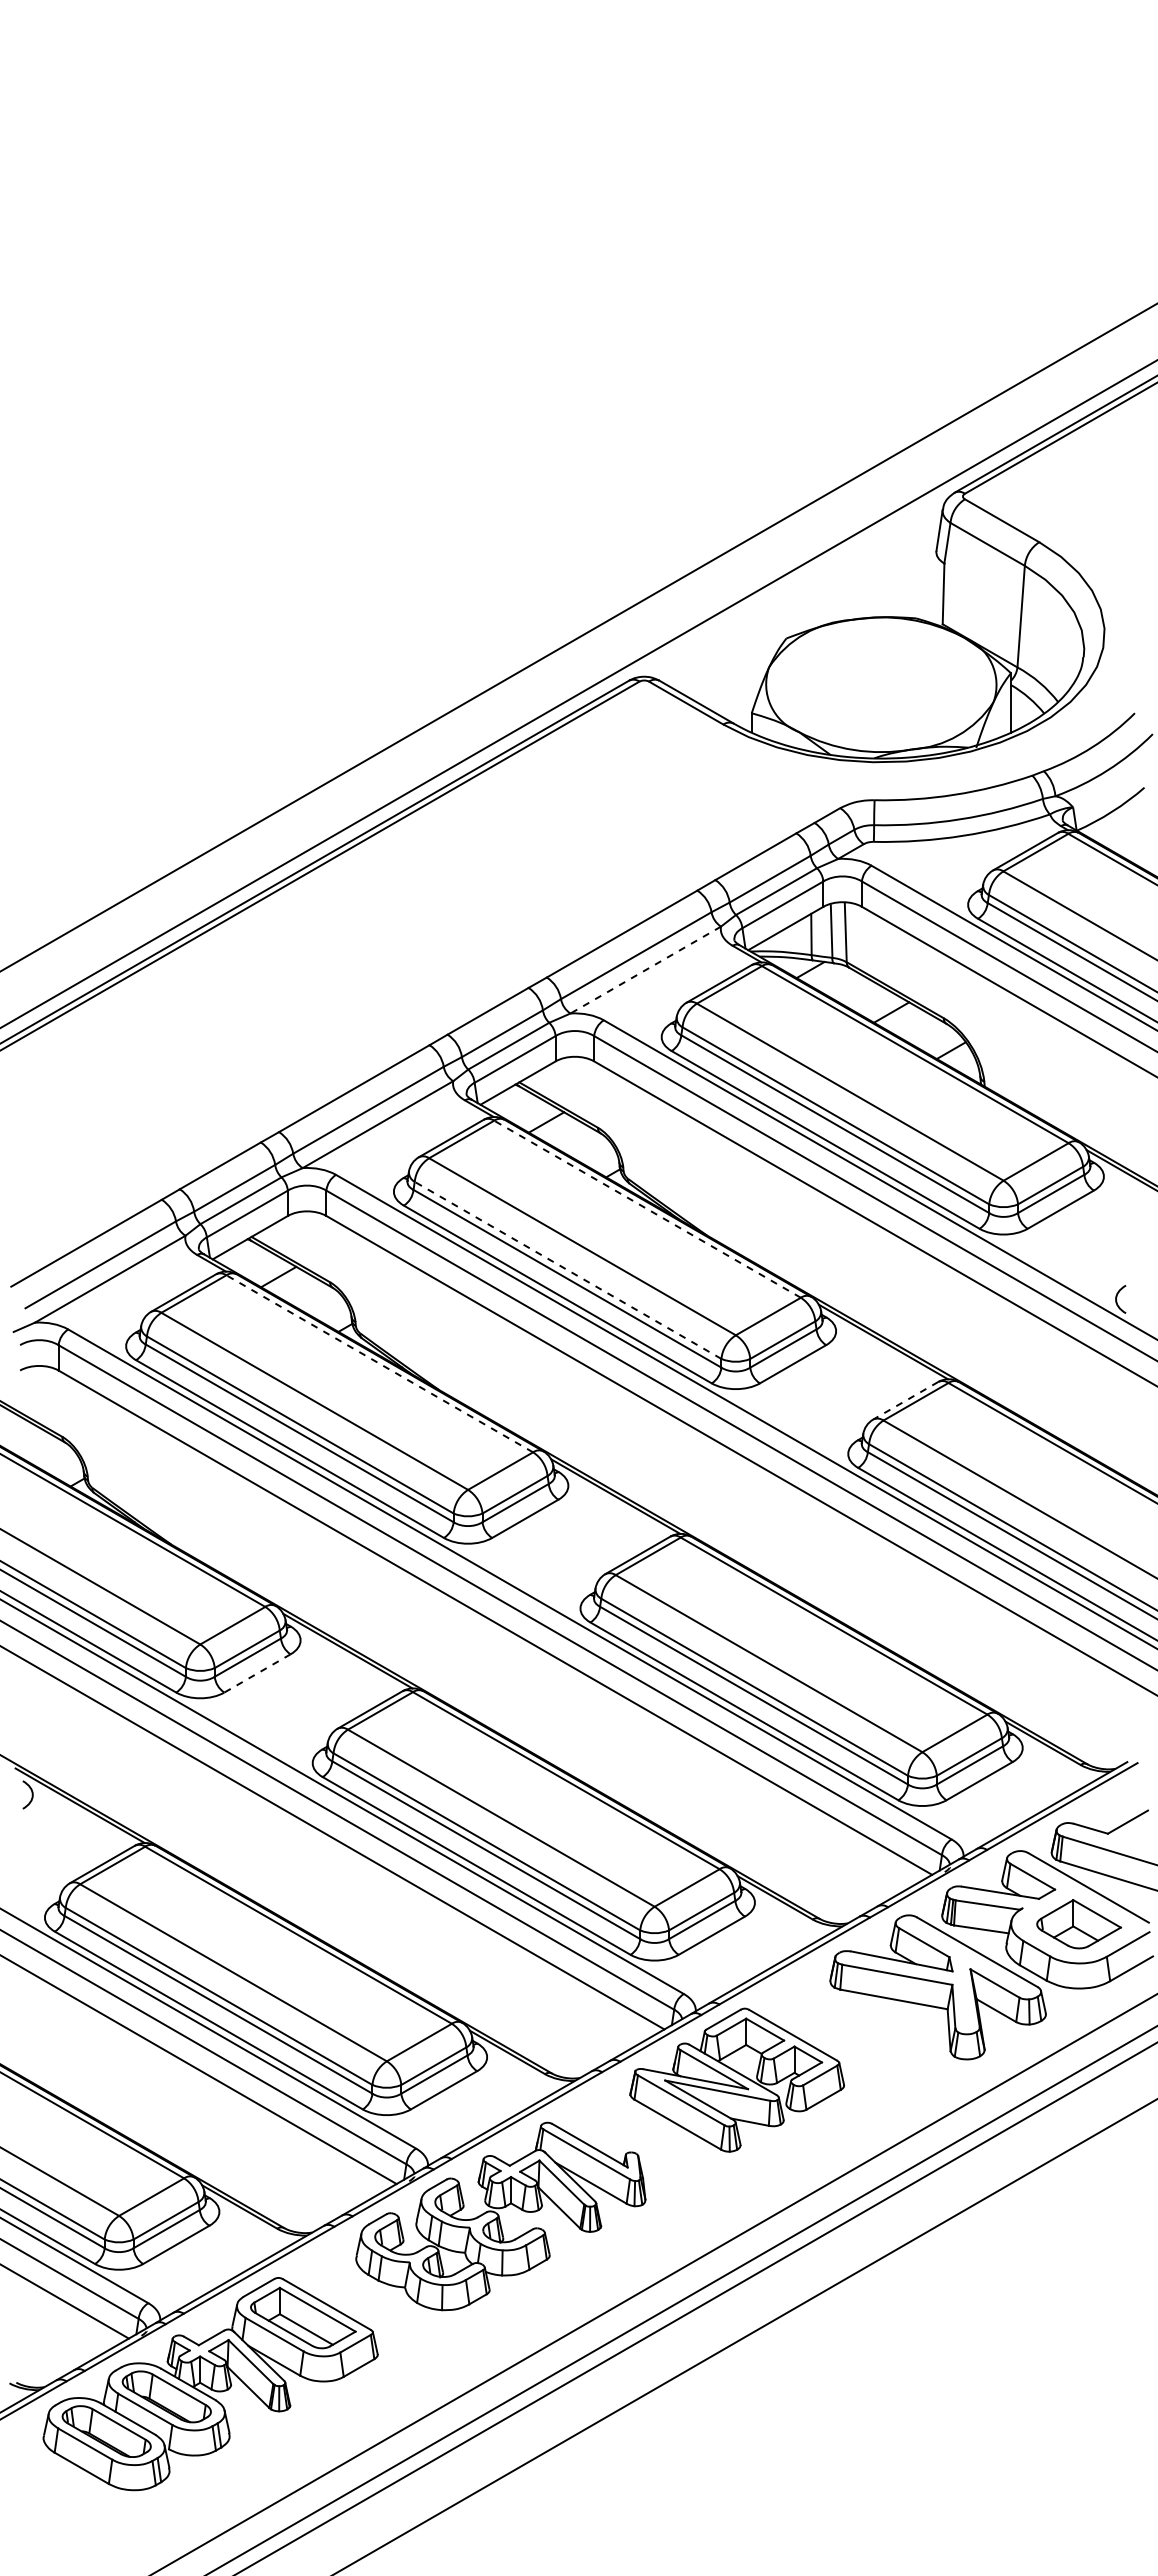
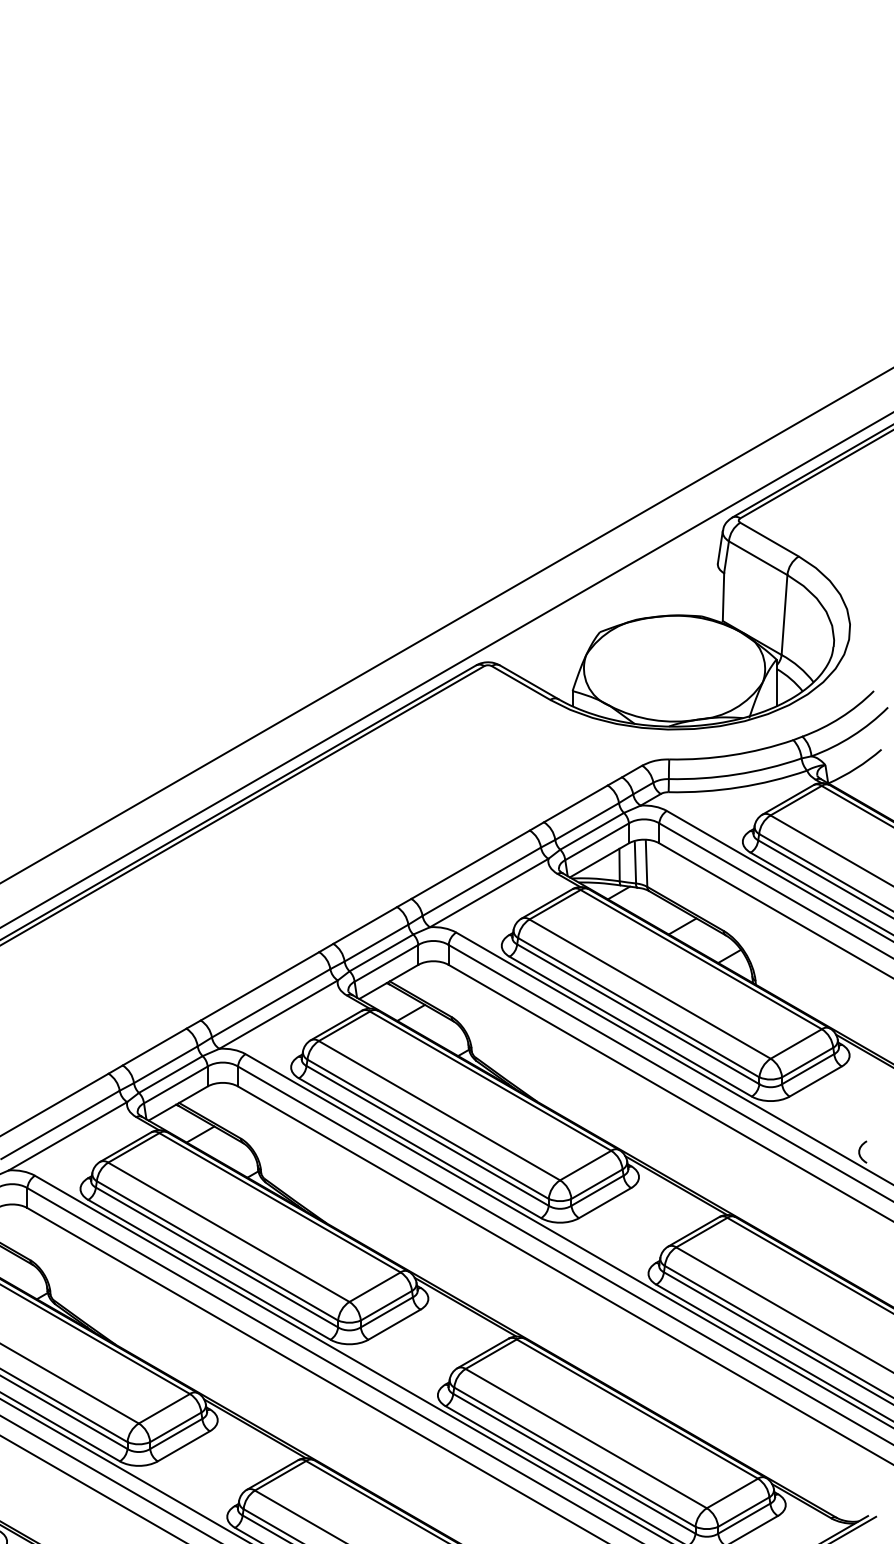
line: (645, 970) -> (489, 893), dashed -> solid
line: (647, 1208) -> (490, 1080), dashed -> solid
line: (567, 1270) -> (427, 1129), dashed -> solid
line: (379, 1363) -> (279, 1202), dashed -> solid
line: (905, 1400) -> (693, 1231), dashed -> solid
line: (257, 1673) -> (183, 1446), dashed -> solid

